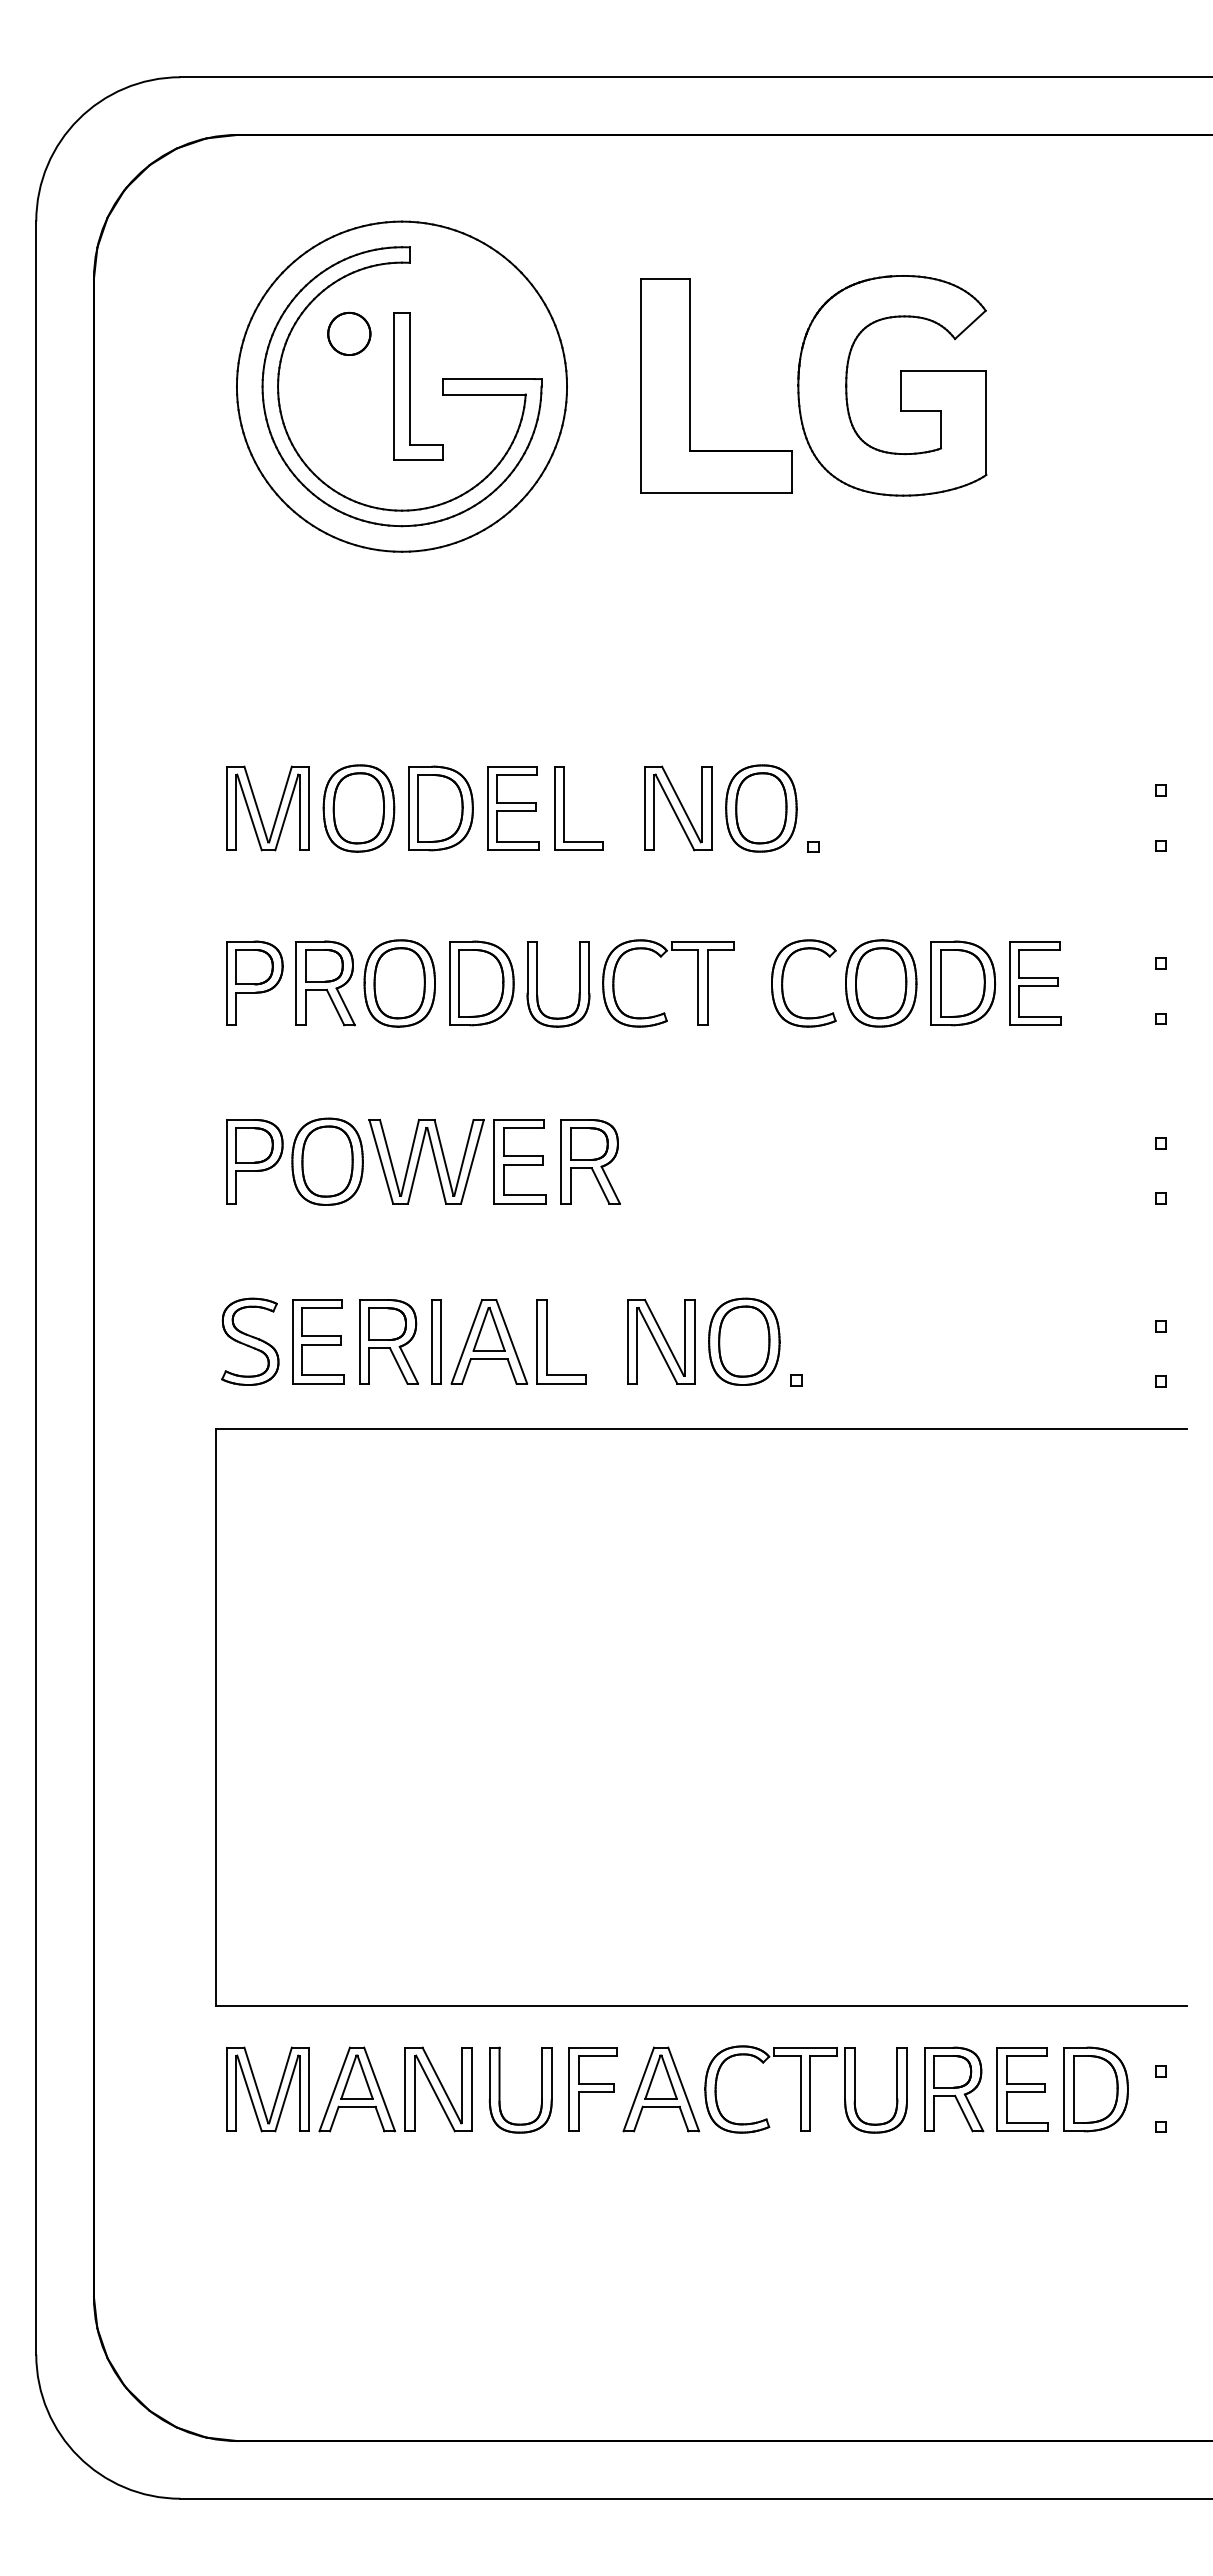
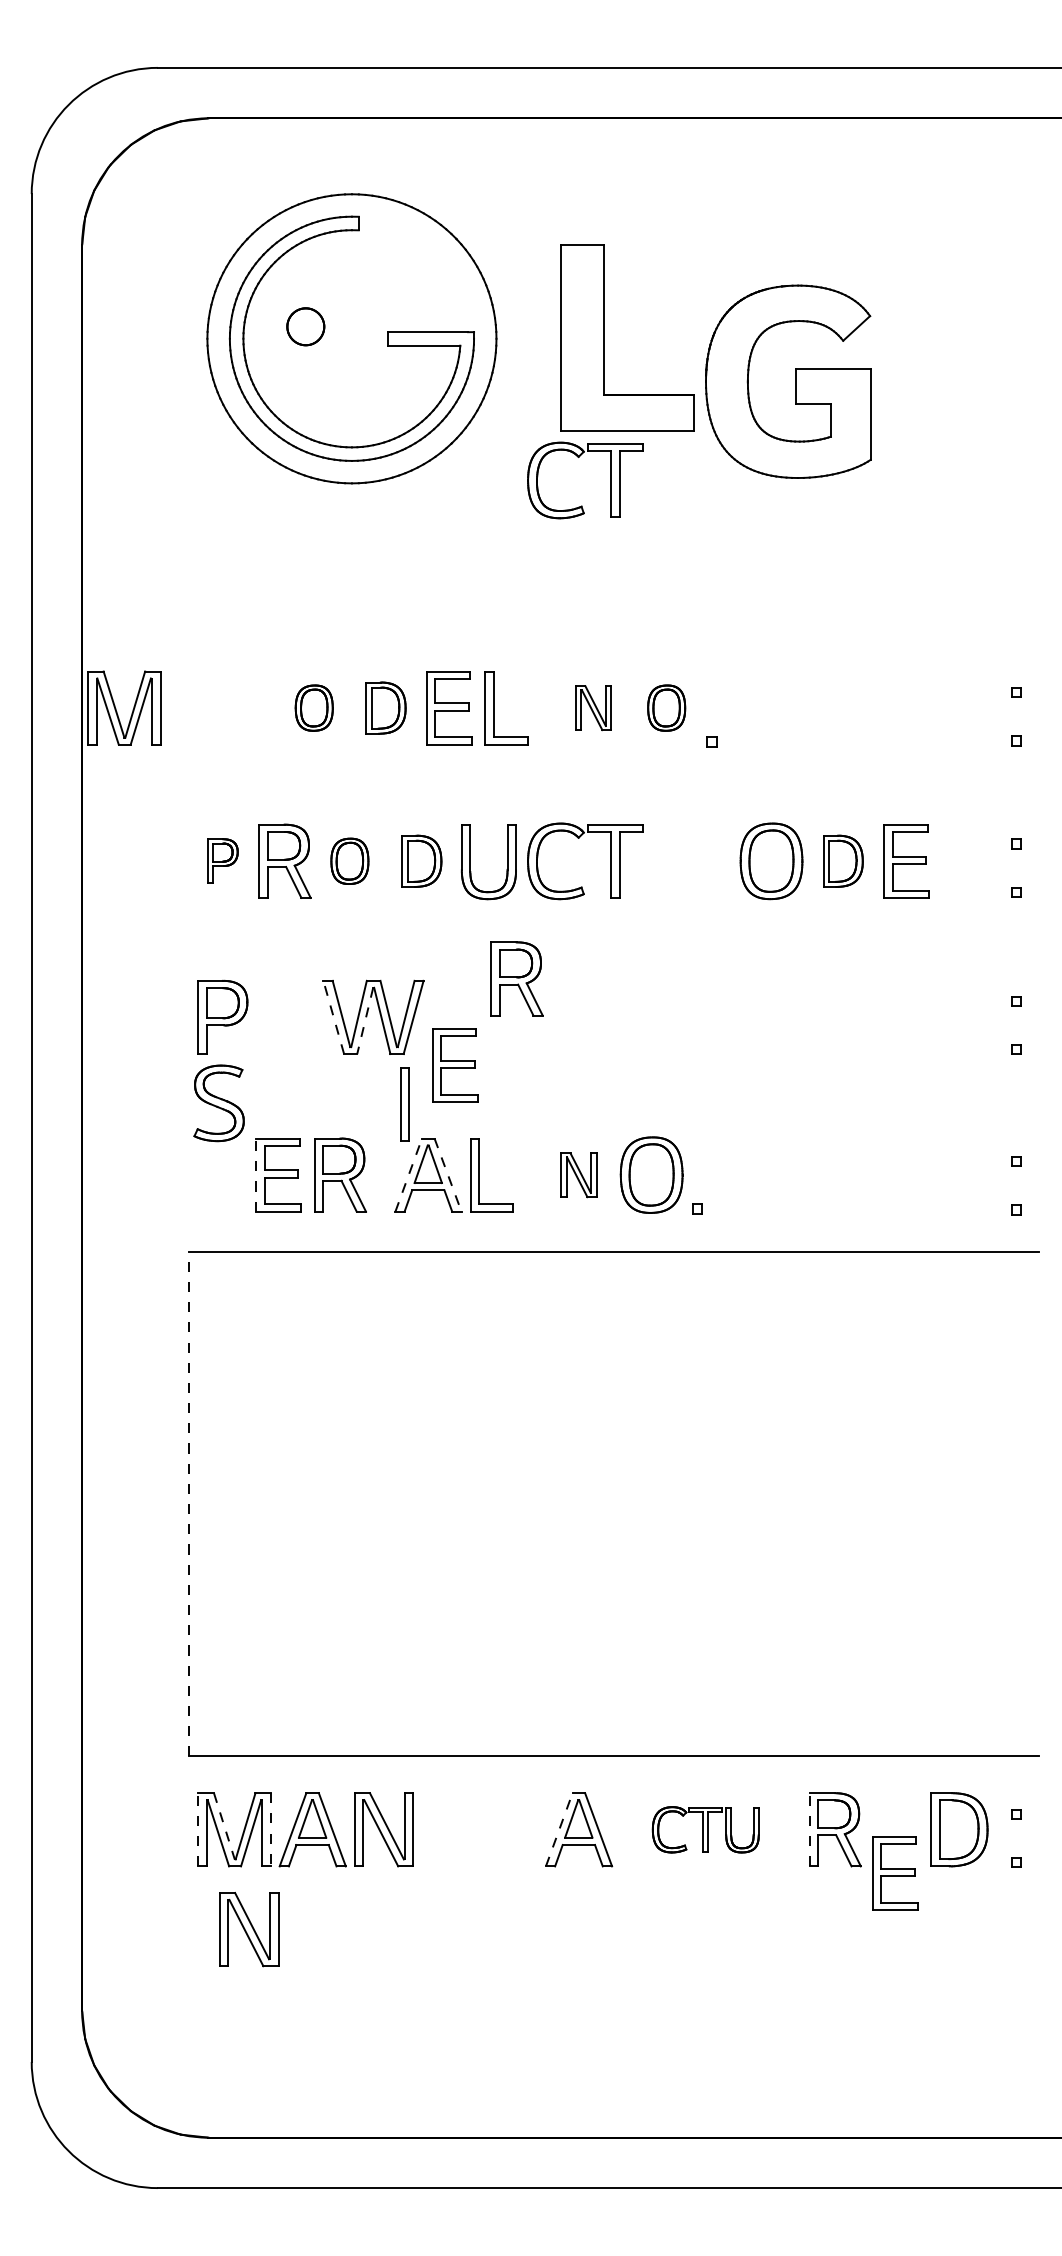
part: (349, 333) -> (305, 326), moved
part: (900, 385) -> (795, 381), moved
part: (410, 386) -> (359, 338), removed
part: (661, 522) -> (579, 457), added
part: (358, 808) -> (313, 708), size x0.6
part: (440, 808) -> (385, 708), size x0.7
part: (678, 808) -> (594, 708), size x0.6
part: (761, 808) -> (666, 708), size x0.6
part: (259, 810) -> (116, 709), moved
part: (254, 982) -> (222, 860), size x0.6
part: (399, 983) -> (349, 861), size x0.6
part: (481, 983) -> (421, 861), size x0.7
part: (783, 983) -> (685, 861), removed
part: (962, 983) -> (842, 861), size x0.7
part: (327, 1161) -> (286, 1017), removed
line: (381, 1161) -> (333, 1017), solid -> dashed
part: (519, 1161) -> (454, 1065), moved
part: (590, 1161) -> (516, 978), moved
line: (417, 1165) -> (365, 1020), solid -> dashed
part: (250, 1341) -> (219, 1103), moved
line: (292, 1341) -> (256, 1174), solid -> dashed
part: (436, 1341) -> (404, 1103), moved
line: (467, 1341) -> (409, 1174), solid -> dashed
line: (511, 1341) -> (447, 1174), solid -> dashed
part: (661, 1341) -> (579, 1174), size x0.6
line: (215, 1716) -> (188, 1503), solid -> dashed
line: (256, 2085) -> (224, 1826), solid -> dashed
line: (226, 2089) -> (198, 1829), solid -> dashed
line: (309, 2089) -> (270, 1829), solid -> dashed
part: (500, 2089) -> (438, 1829), removed
part: (592, 2089) -> (518, 1829), removed
line: (638, 2089) -> (559, 1829), solid -> dashed
part: (805, 2089) -> (705, 1829), size x0.6
line: (924, 2089) -> (809, 1829), solid -> dashed
part: (1022, 2089) -> (895, 1873), moved
part: (284, 2203) -> (249, 1929), added

